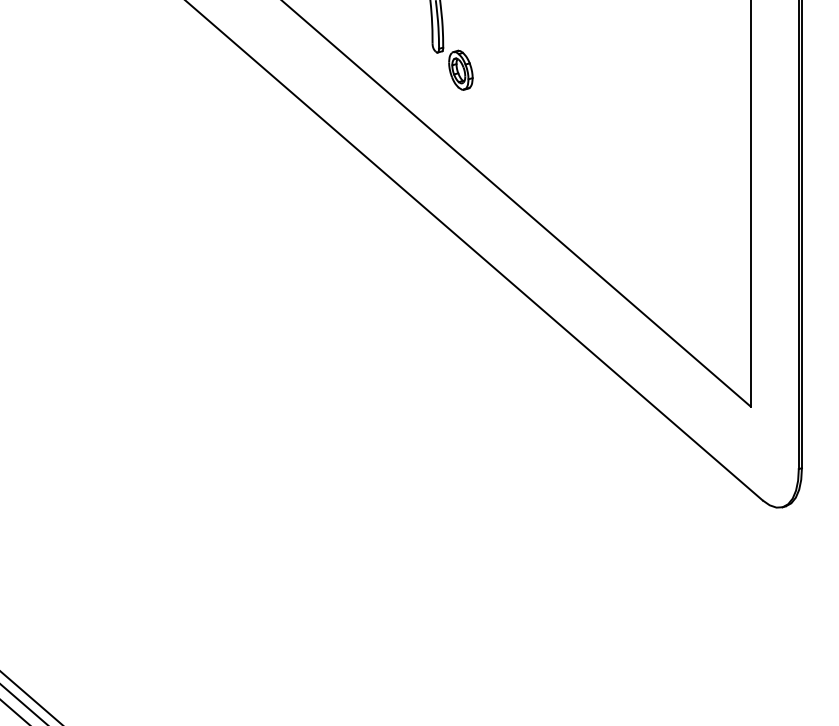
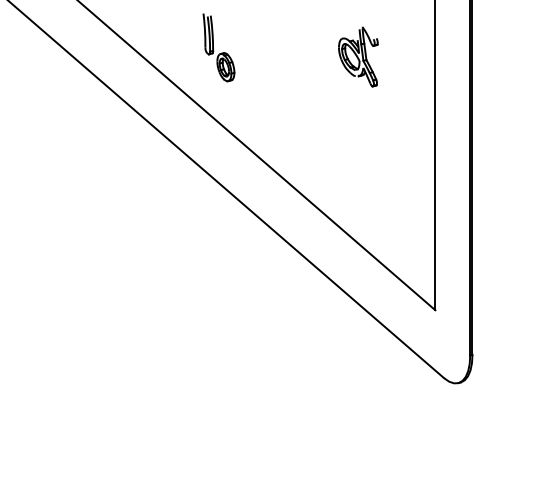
part: (643, 55) -> (357, 56), added

